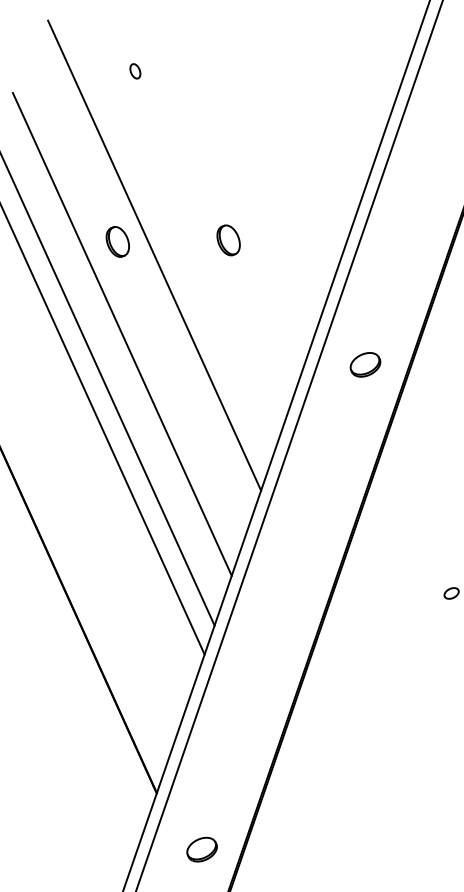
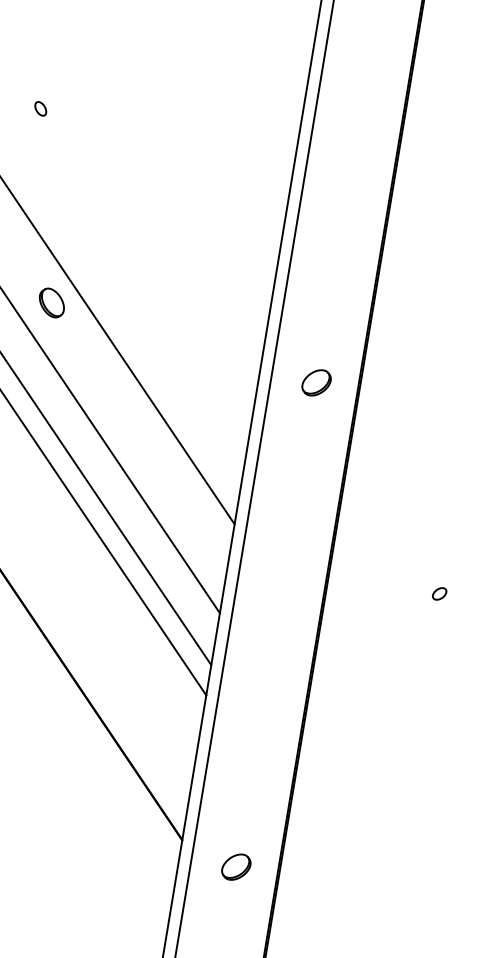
part: (135, 70) -> (40, 108), moved
part: (228, 239) -> (160, 282), removed
part: (202, 849) -> (236, 866), moved

